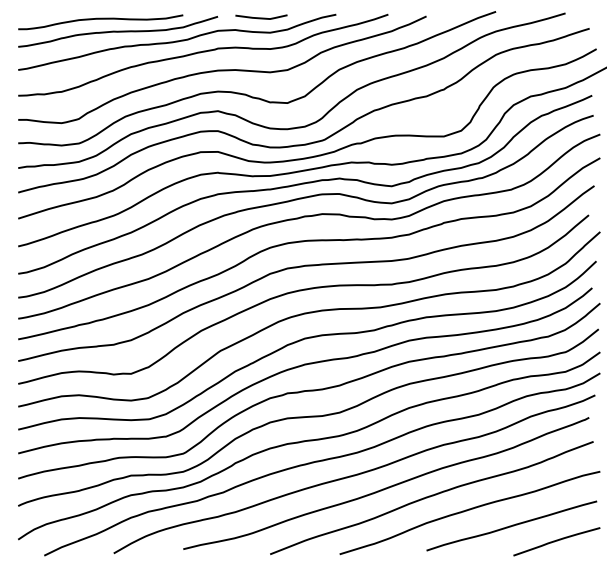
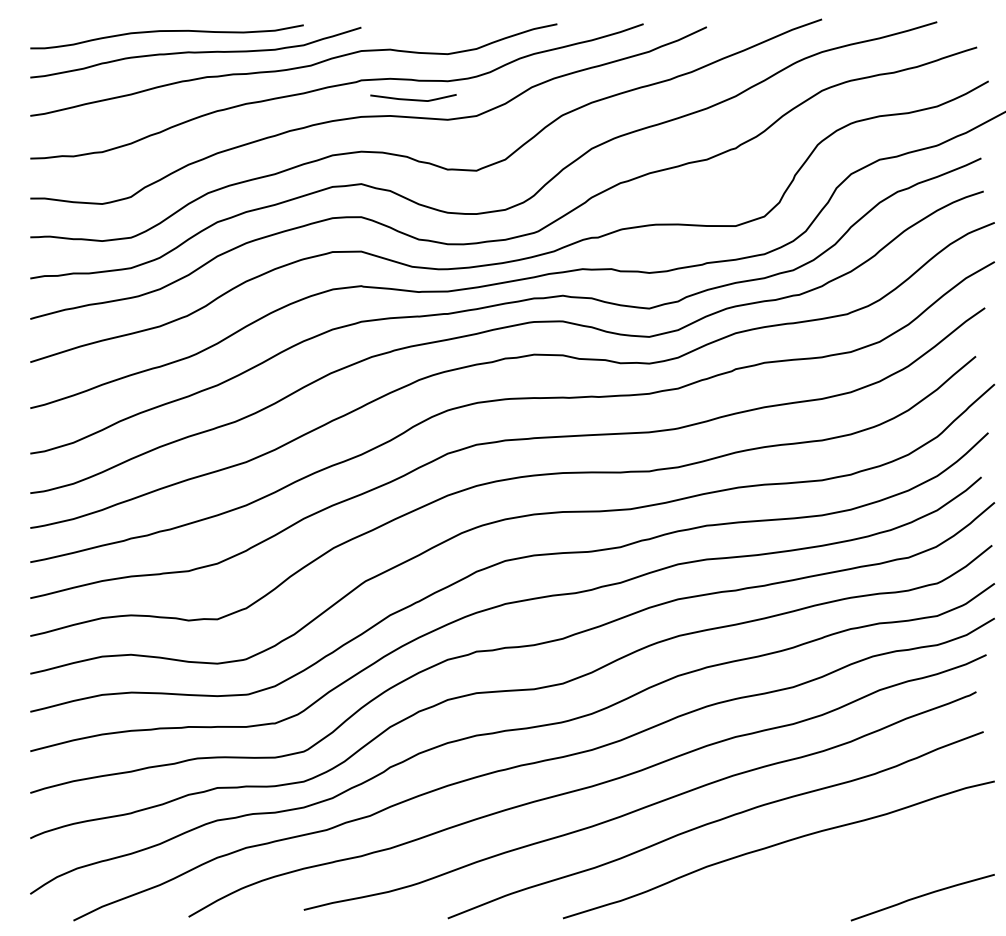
curve: (261, 17) -> (413, 98), moved
curve: (511, 525) -> (847, 870), removed

